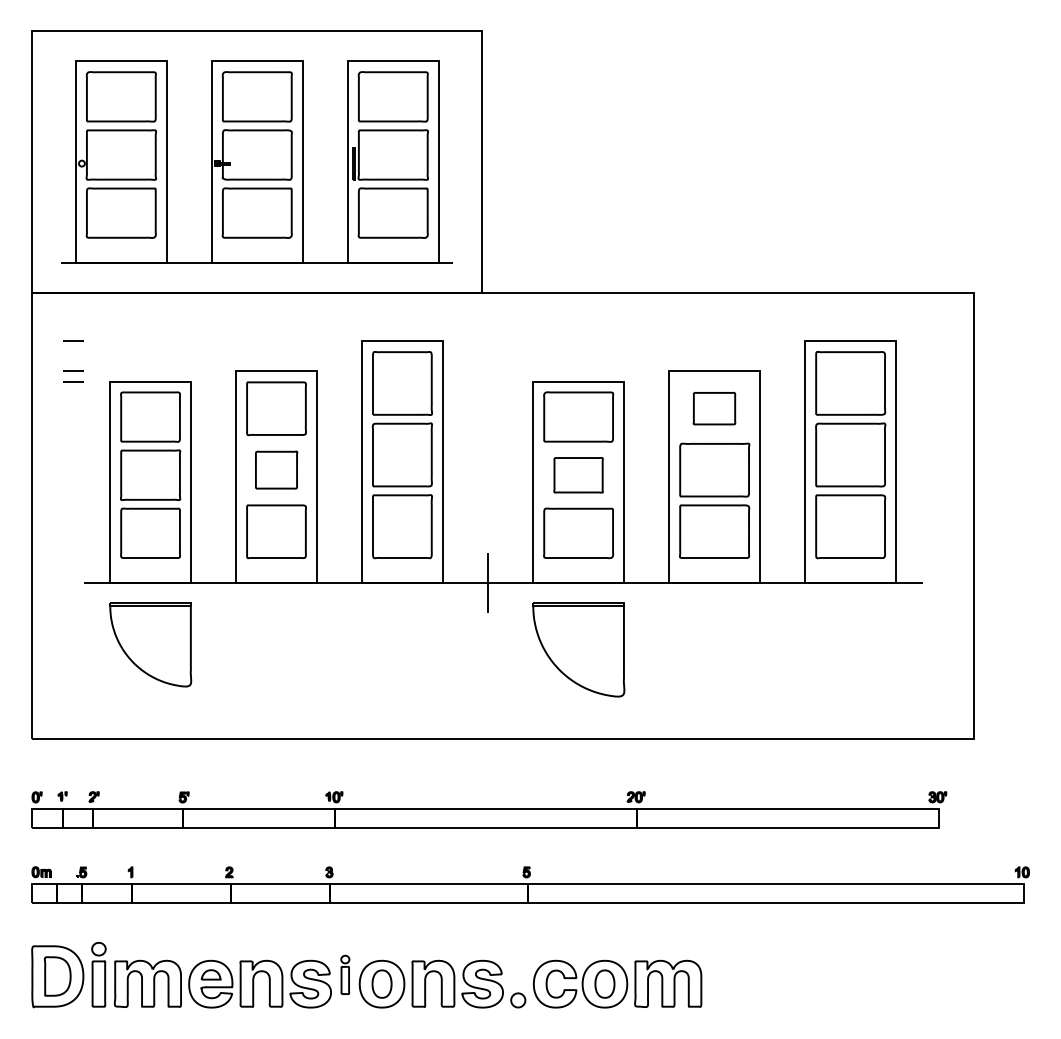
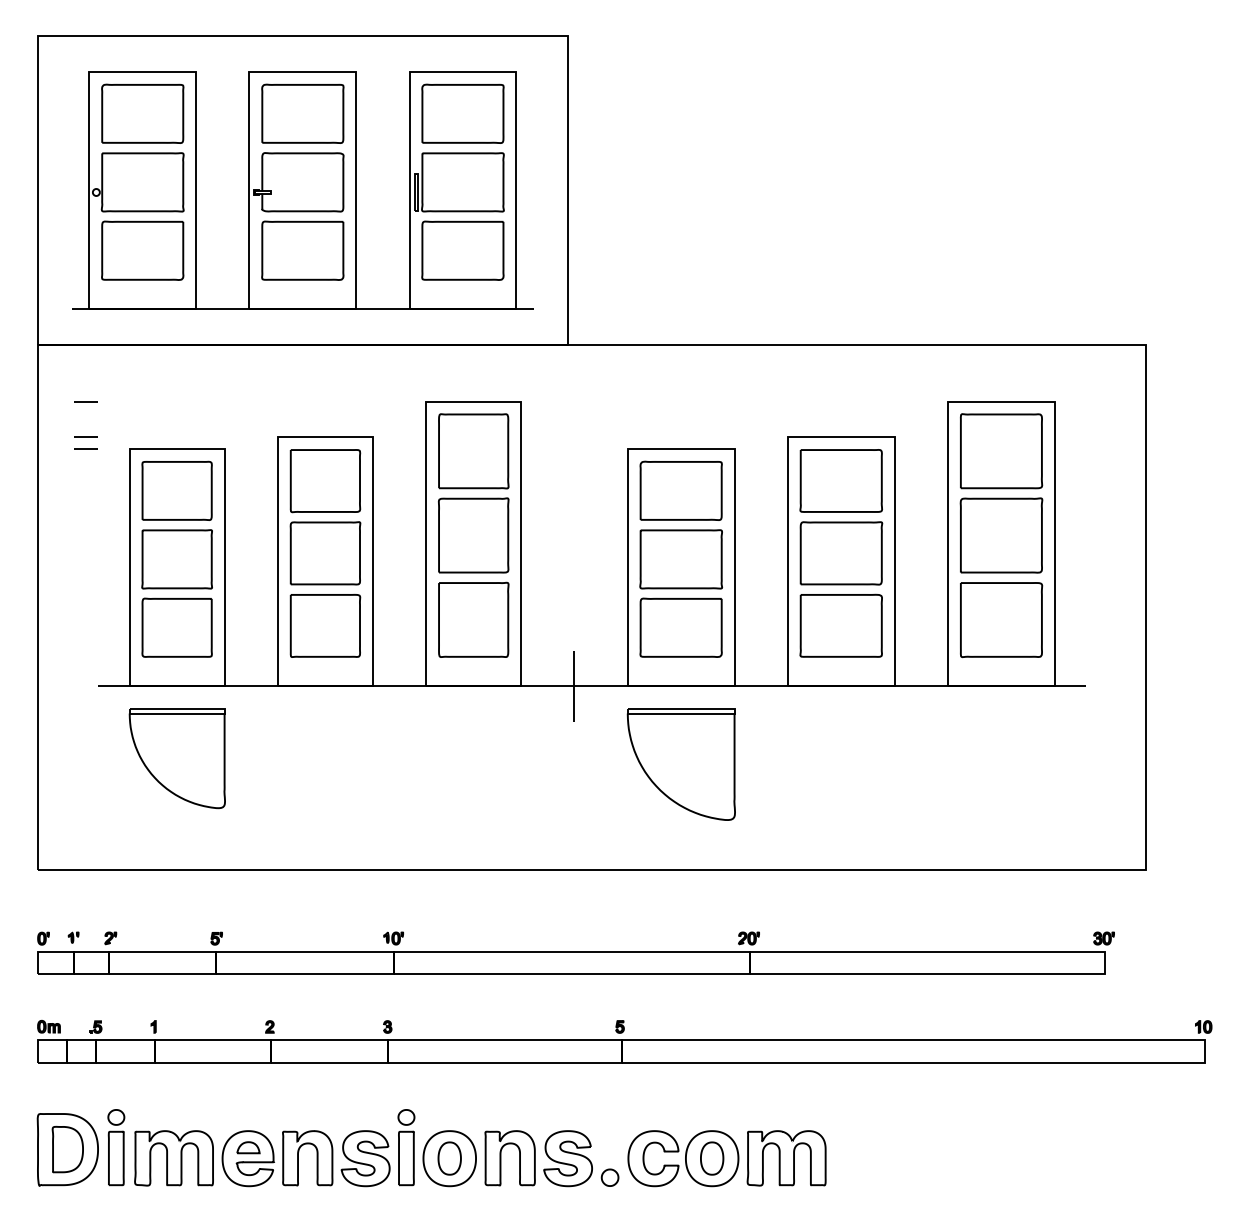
part: (713, 408) -> (840, 480), size x1.67
part: (276, 470) -> (325, 553), size x1.43
part: (578, 475) -> (680, 559), size x1.43
part: (345, 974) -> (406, 1147), size x1.67

